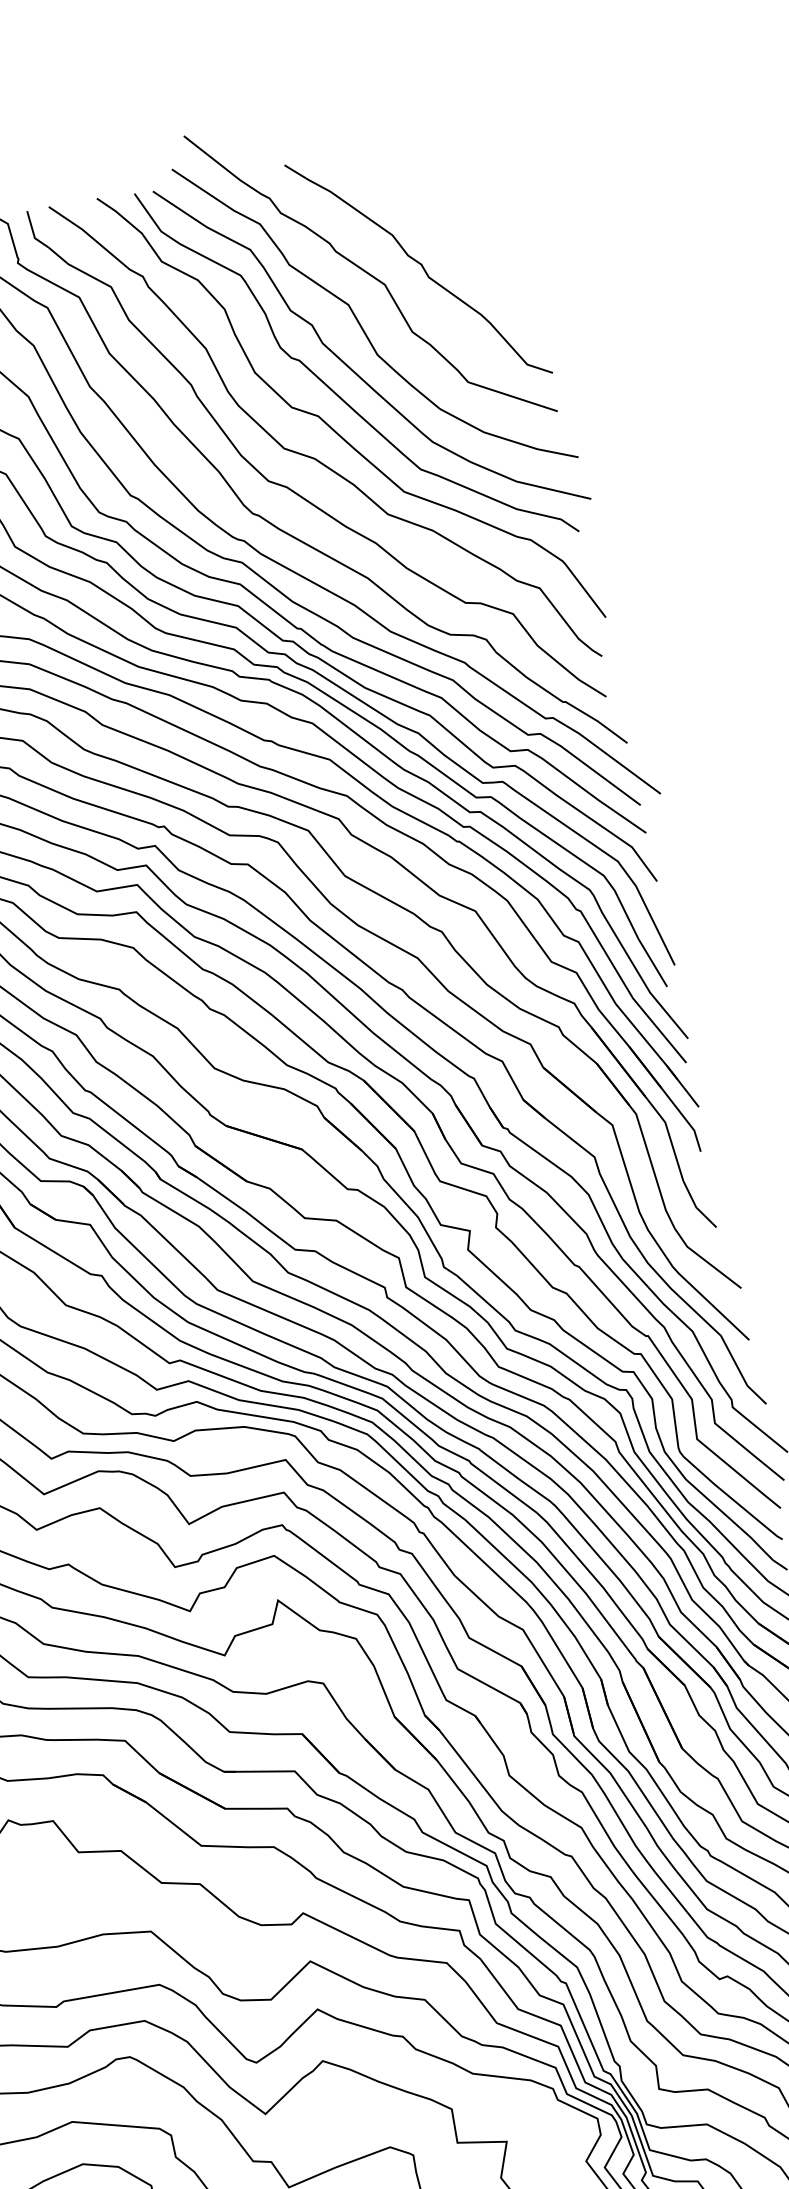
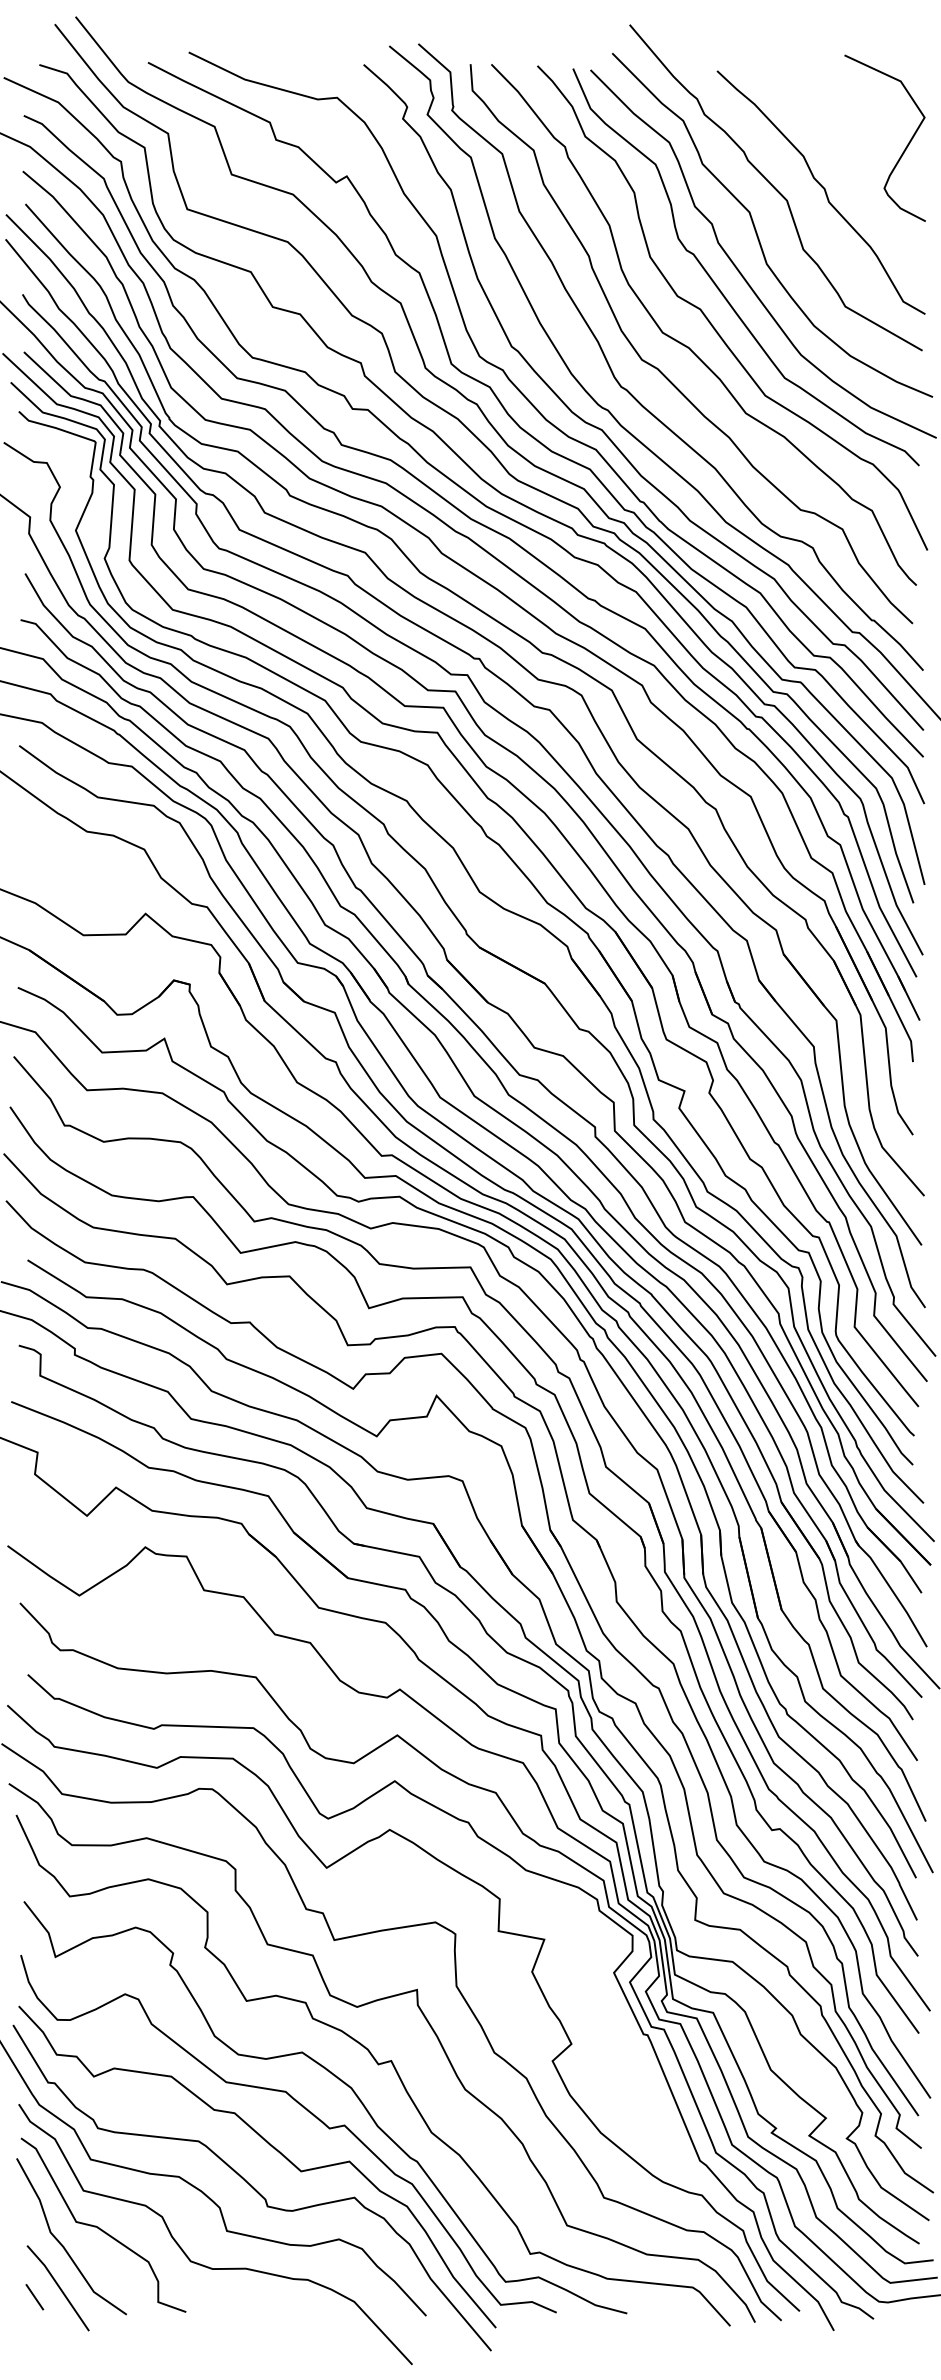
curve: (495, 207) -> (903, 150), added

